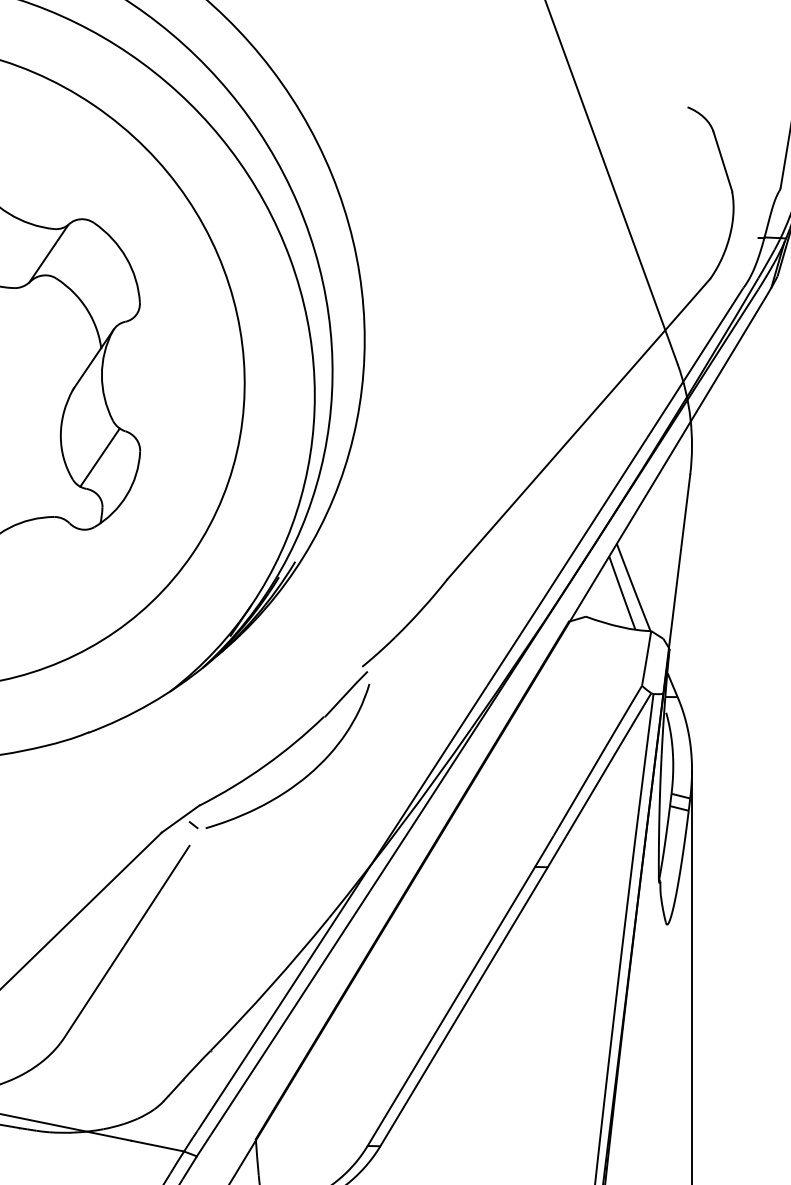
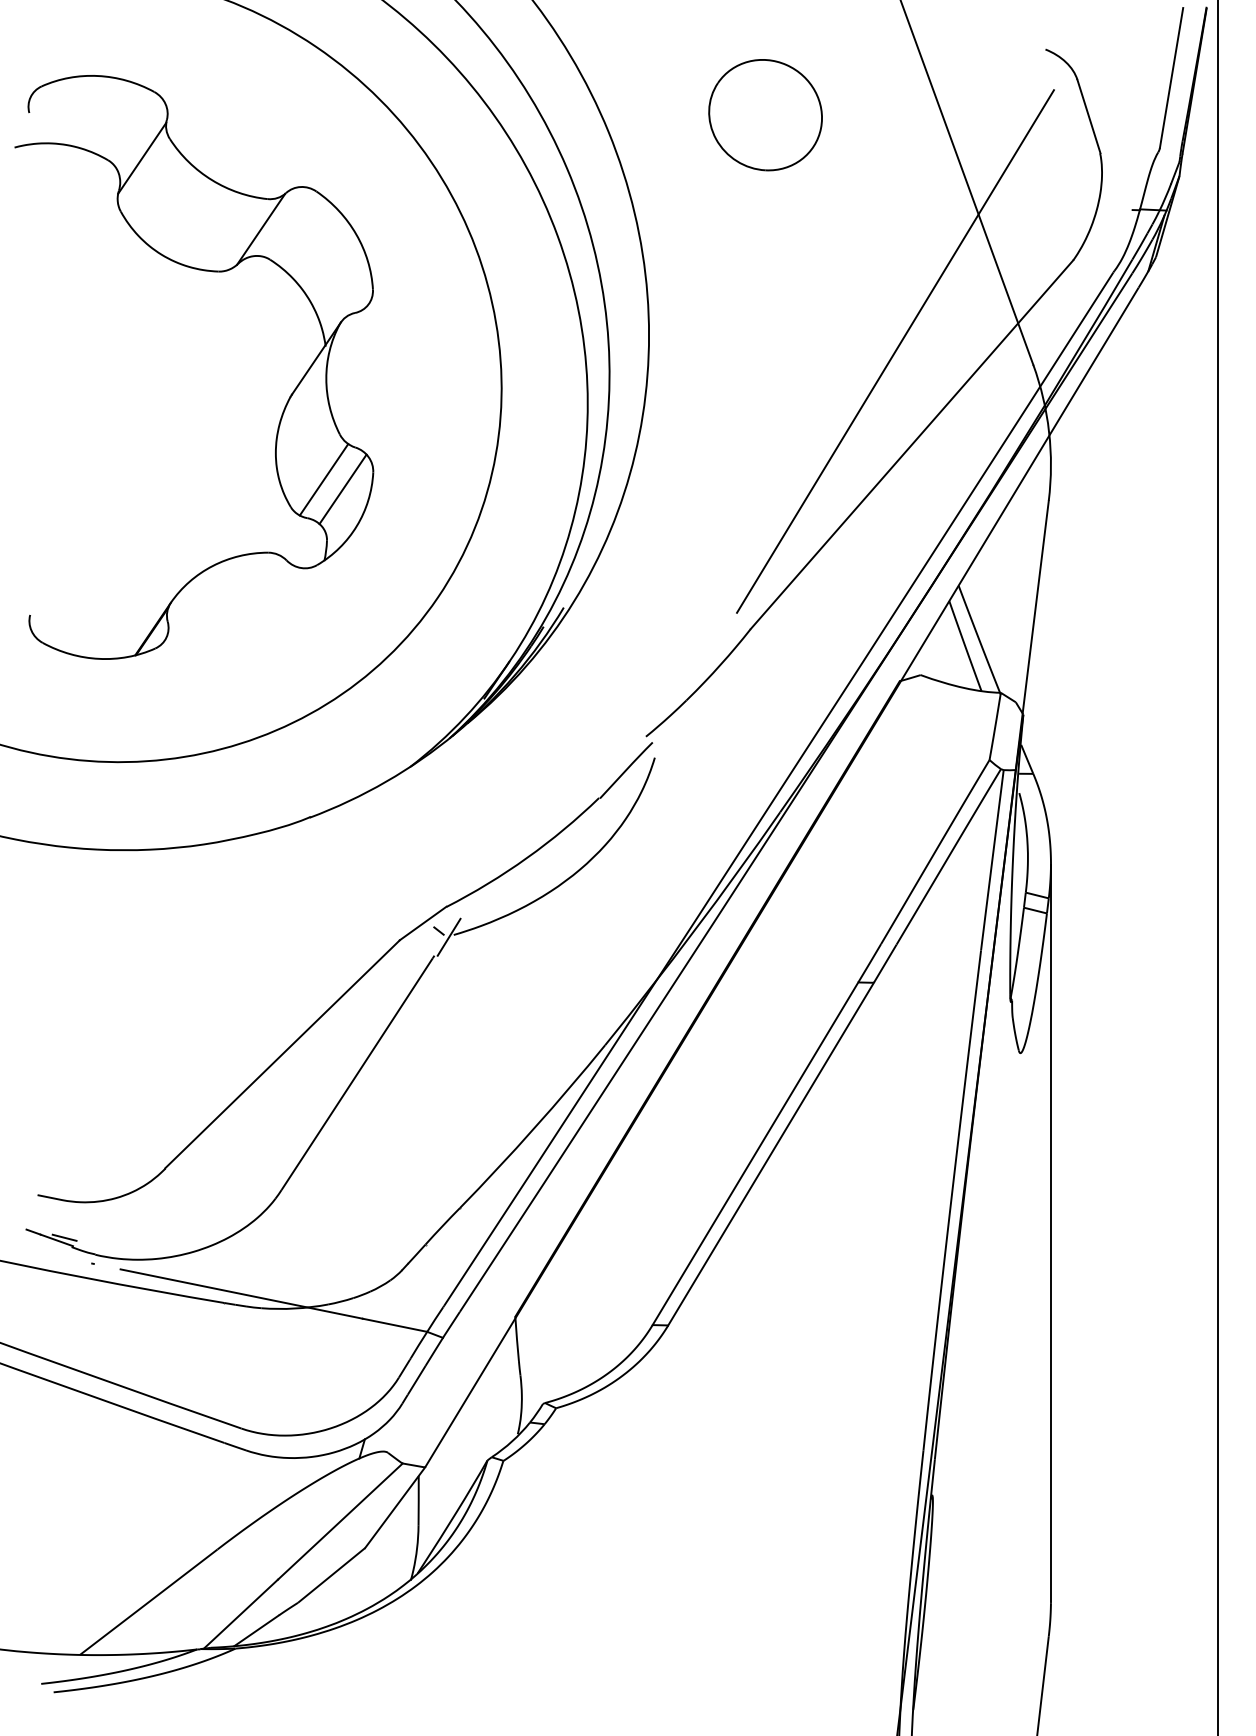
part: (459, 161) -> (765, 115), added
line: (565, 353) -> (895, 351), added
line: (115, 465) -> (342, 489), added
line: (201, 829) -> (448, 936), added

